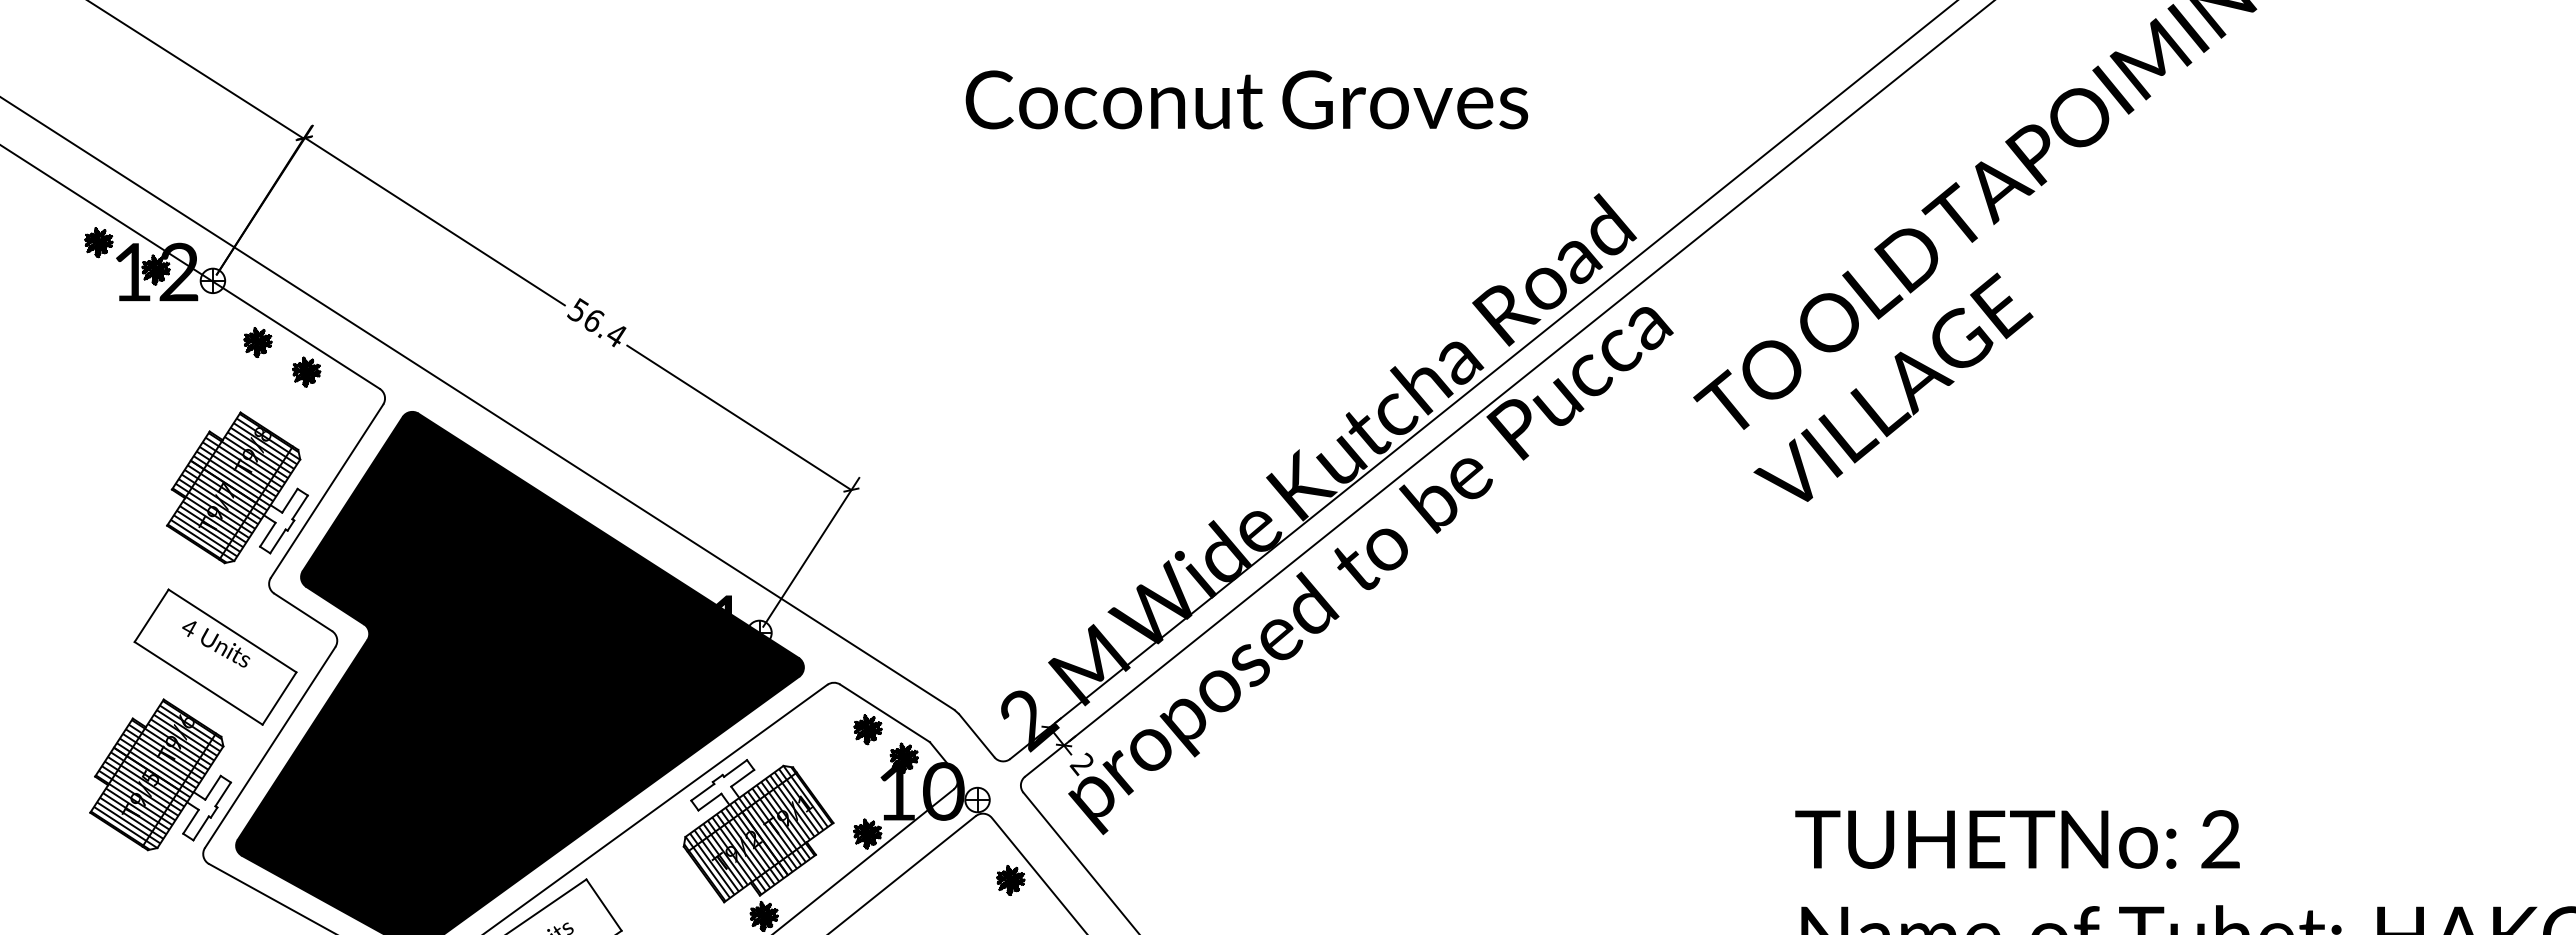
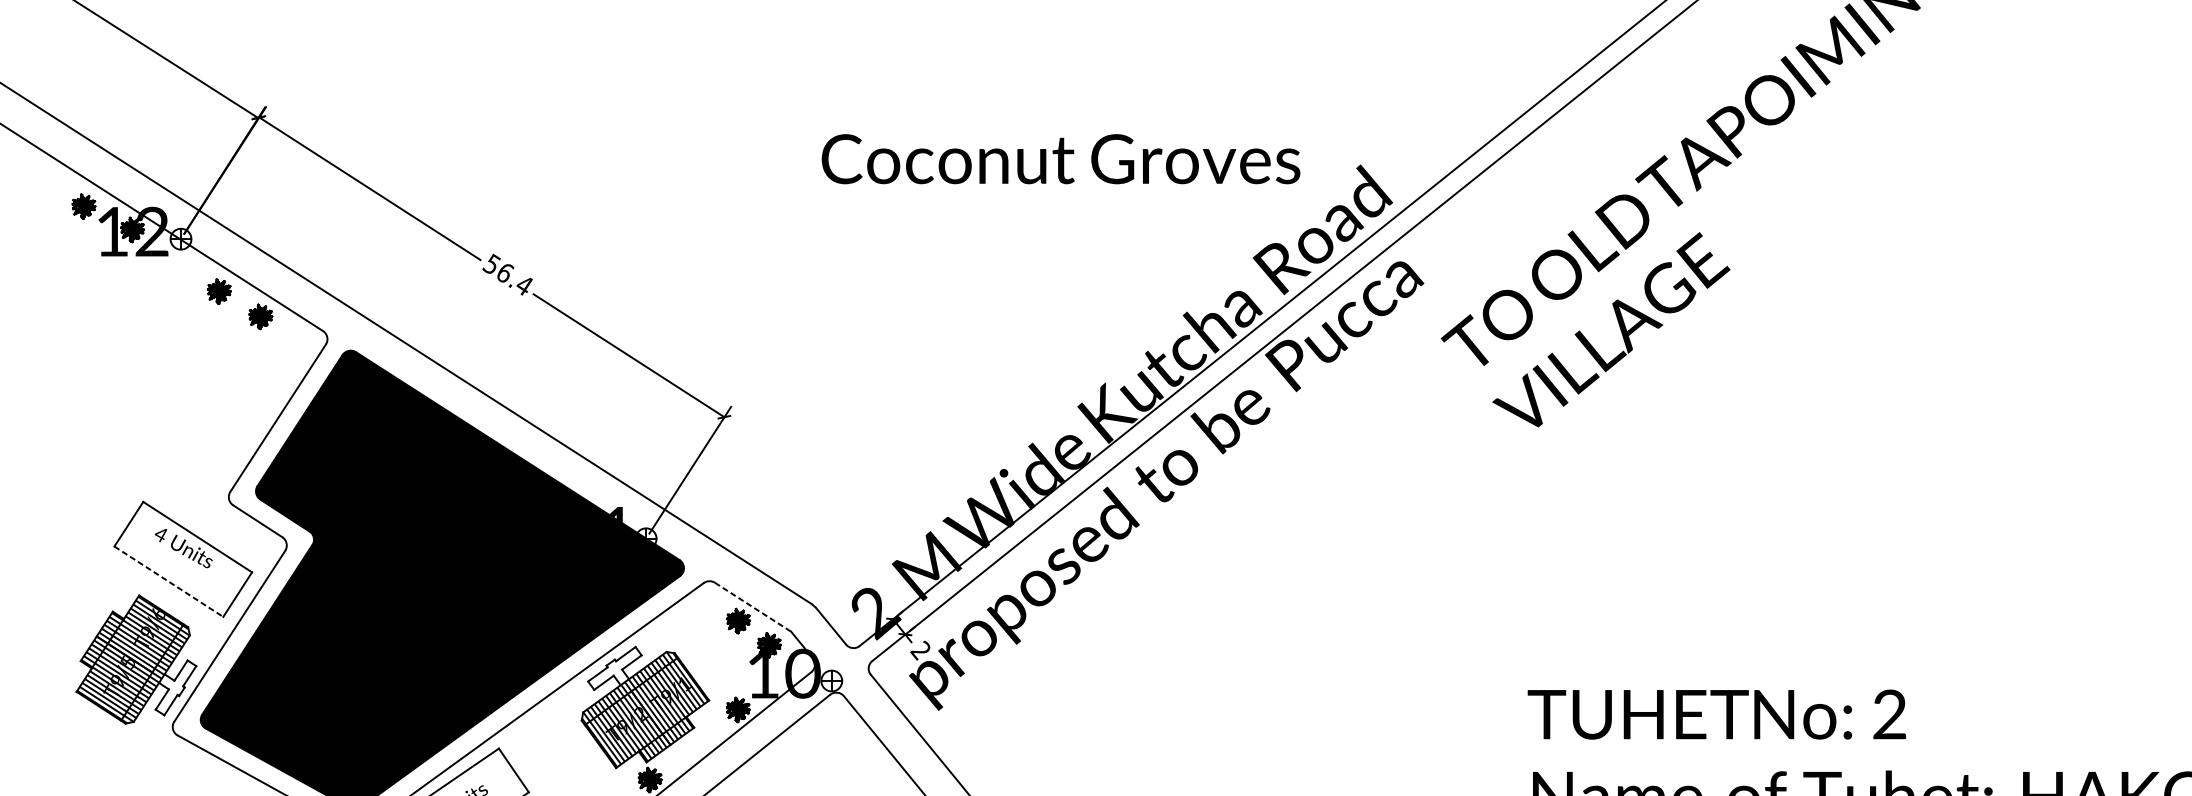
text: (1246, 99) -> (1060, 158), moved
part: (237, 487) -> (201, 415), removed
line: (199, 683) -> (169, 581), solid -> dashed
line: (885, 713) -> (753, 607), solid -> dashed
part: (1010, 880) -> (859, 749), removed

